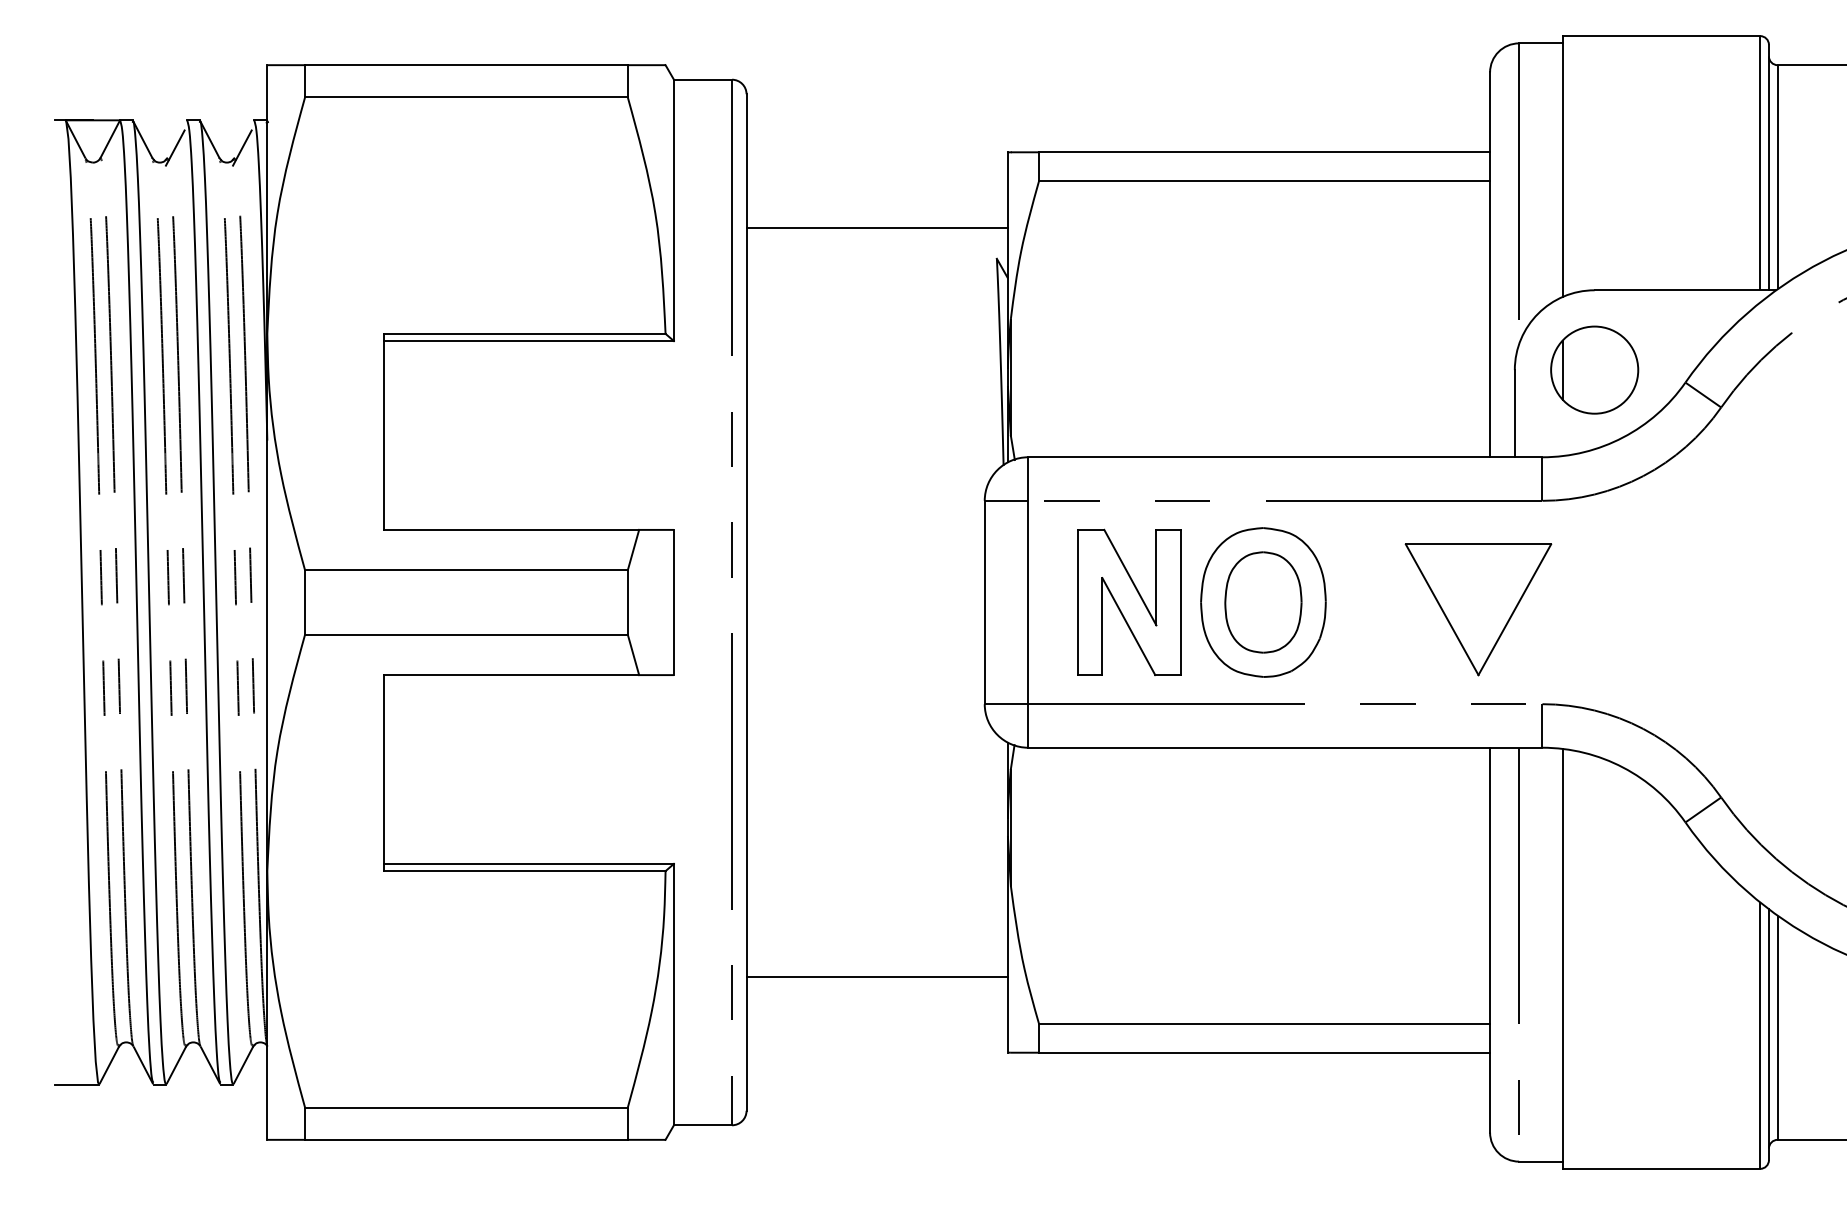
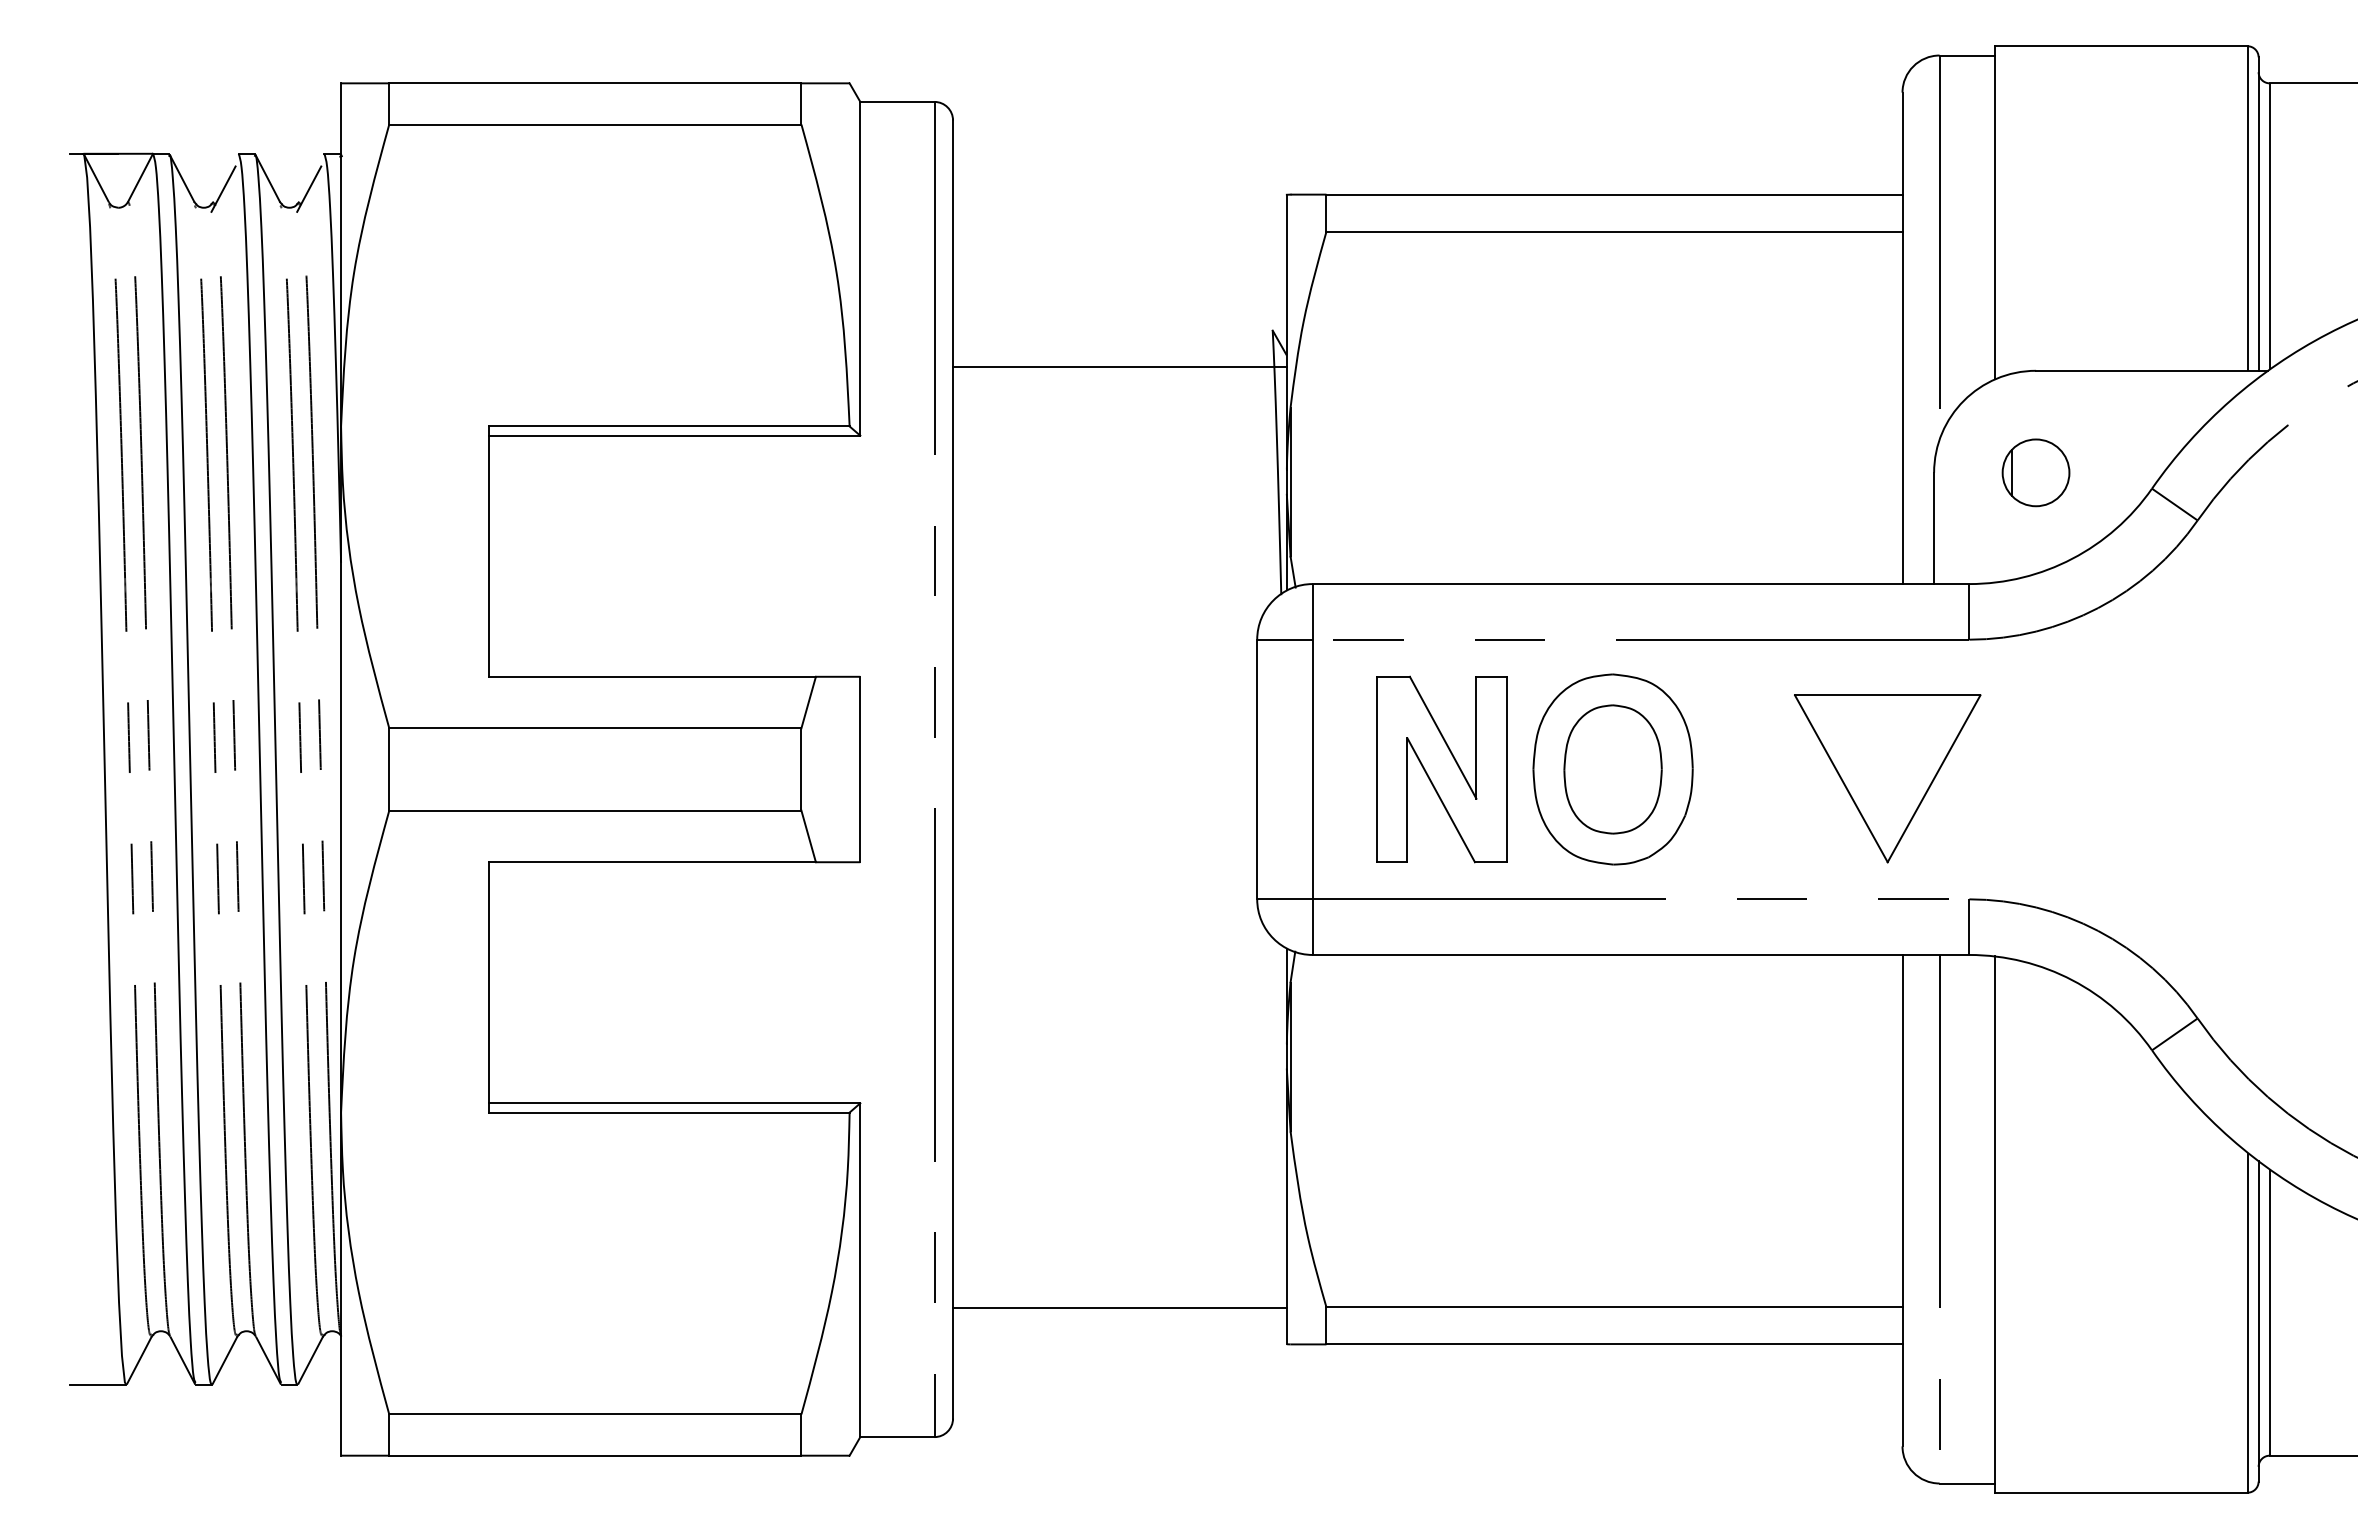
line: (876, 228) -> (1119, 367), moved
part: (1594, 369) -> (2035, 472), size x0.6
line: (876, 976) -> (1119, 1307), moved

